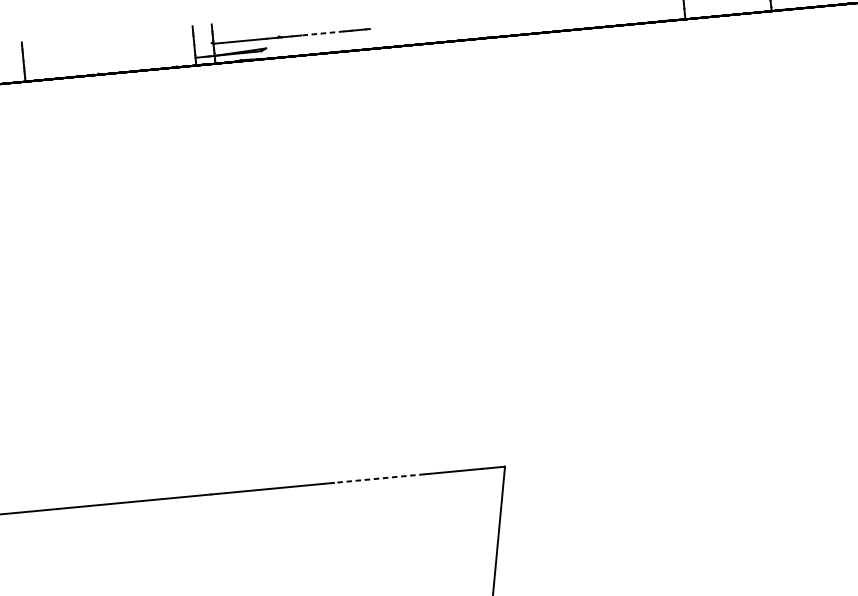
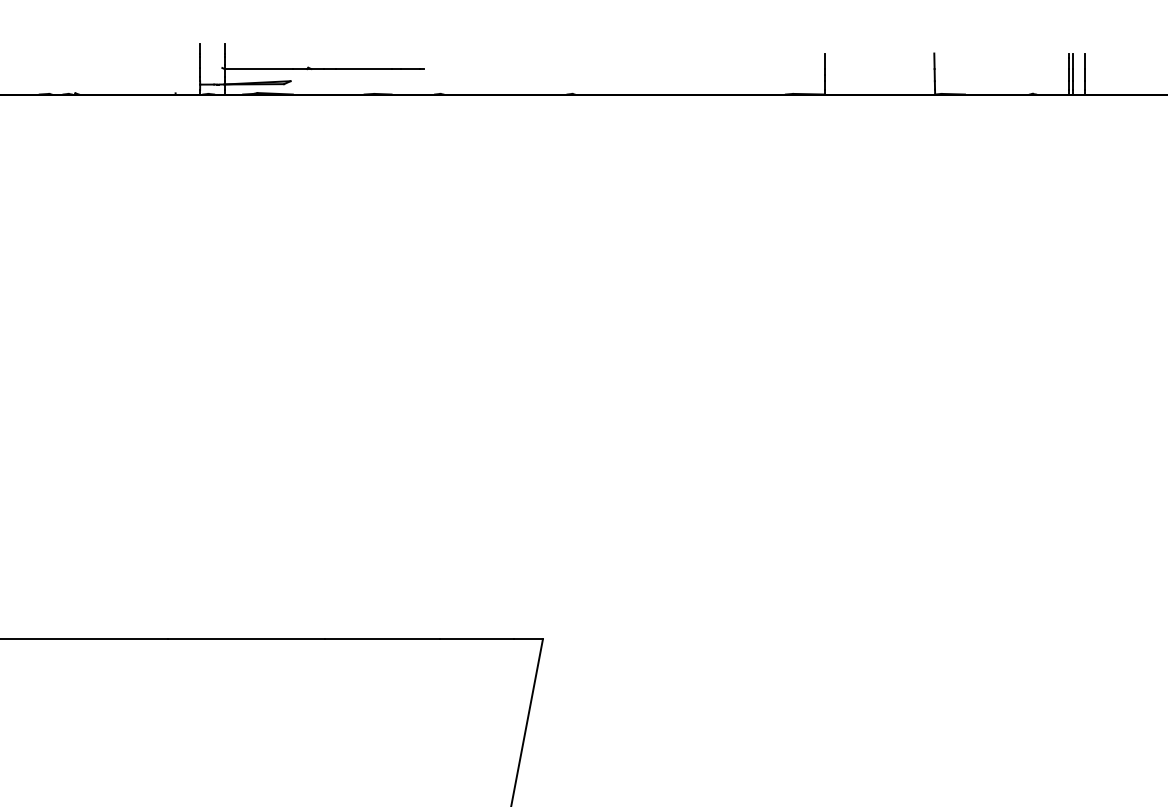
line: (323, 33) -> (364, 69), dashed -> solid
line: (379, 478) -> (382, 639), dashed -> solid

